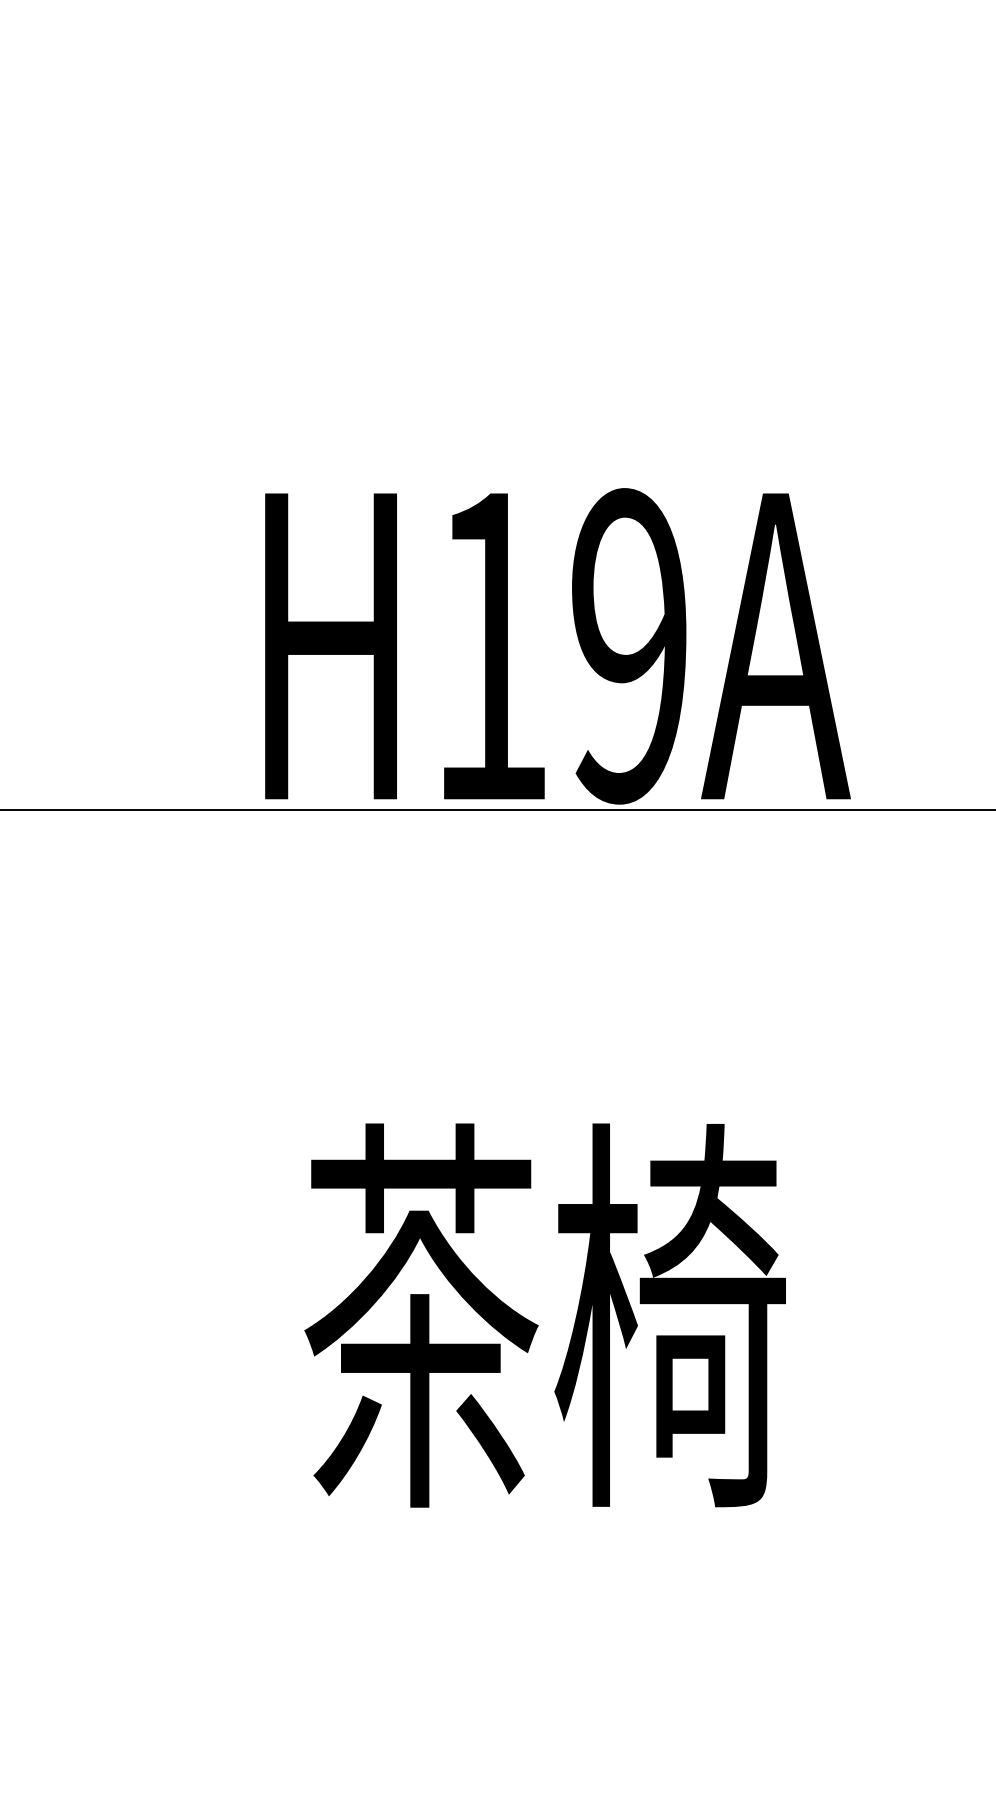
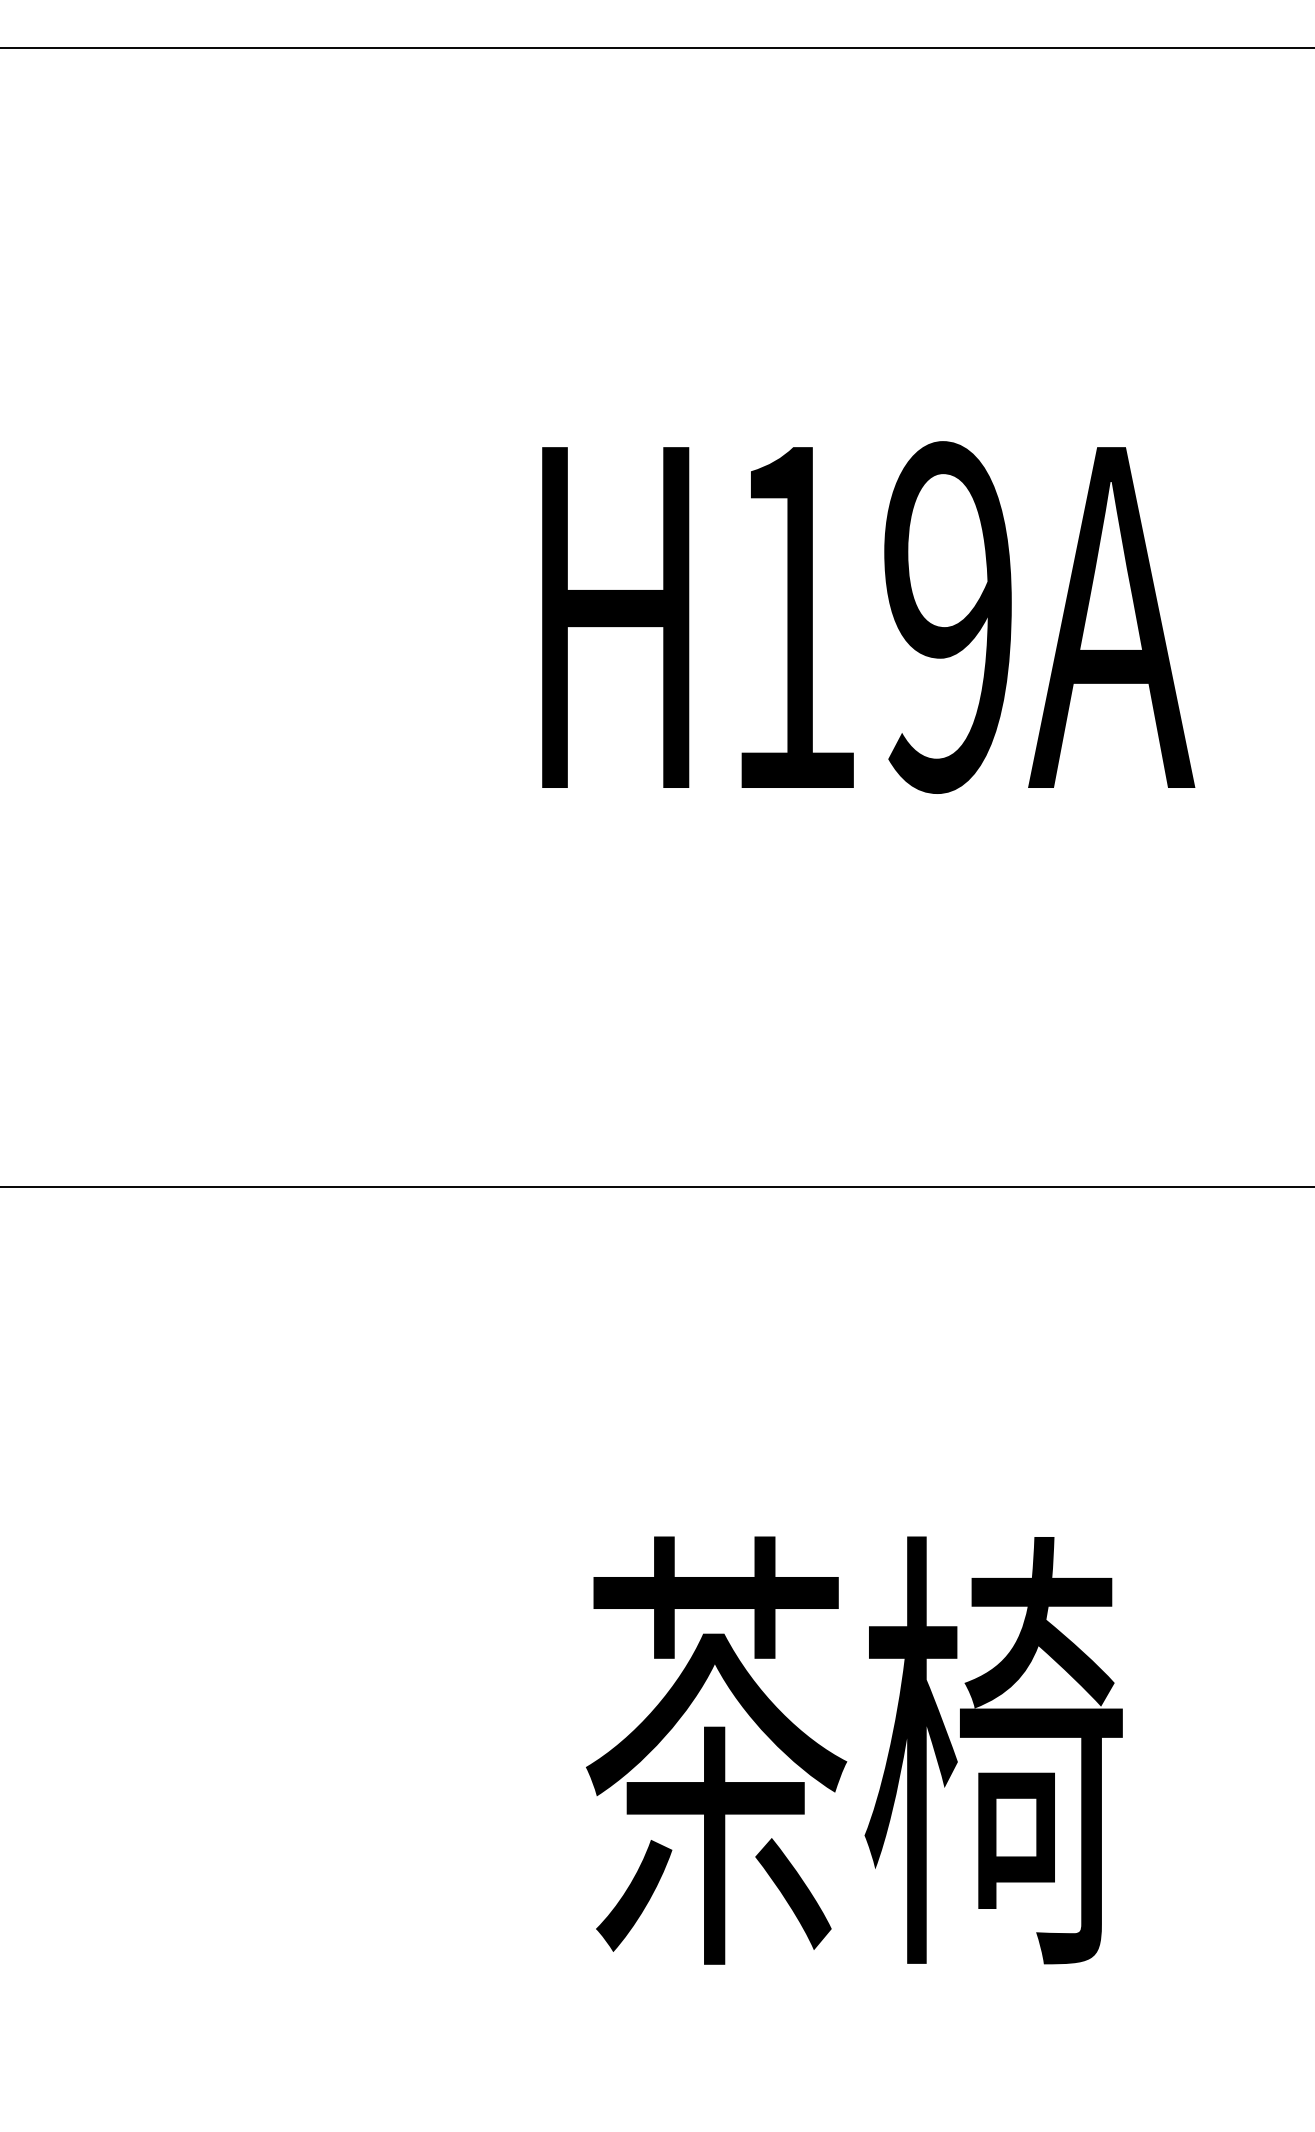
text: (557, 646) -> (868, 617), moved

